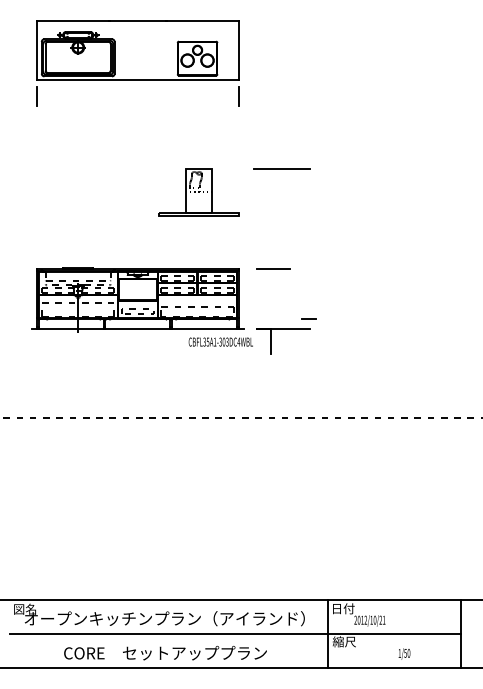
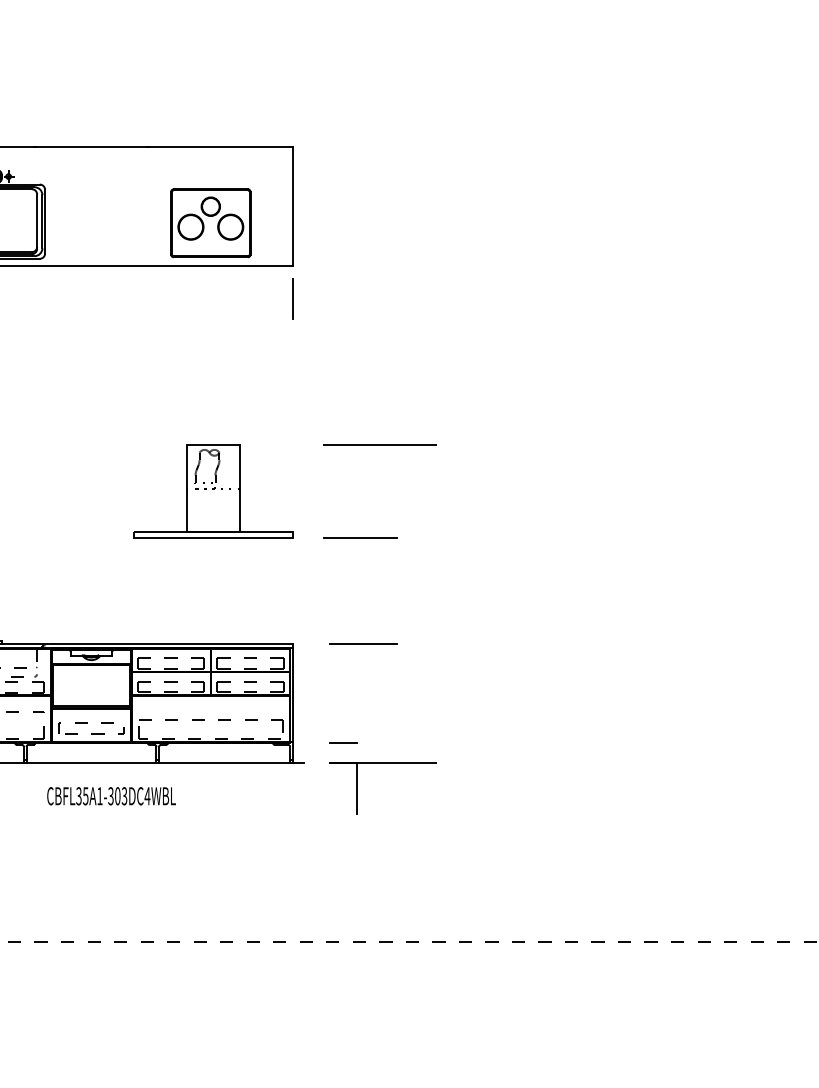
line: (271, 215) -> (358, 536), added
line: (308, 318) -> (342, 743), moved
text: (220, 341) -> (110, 795), moved

